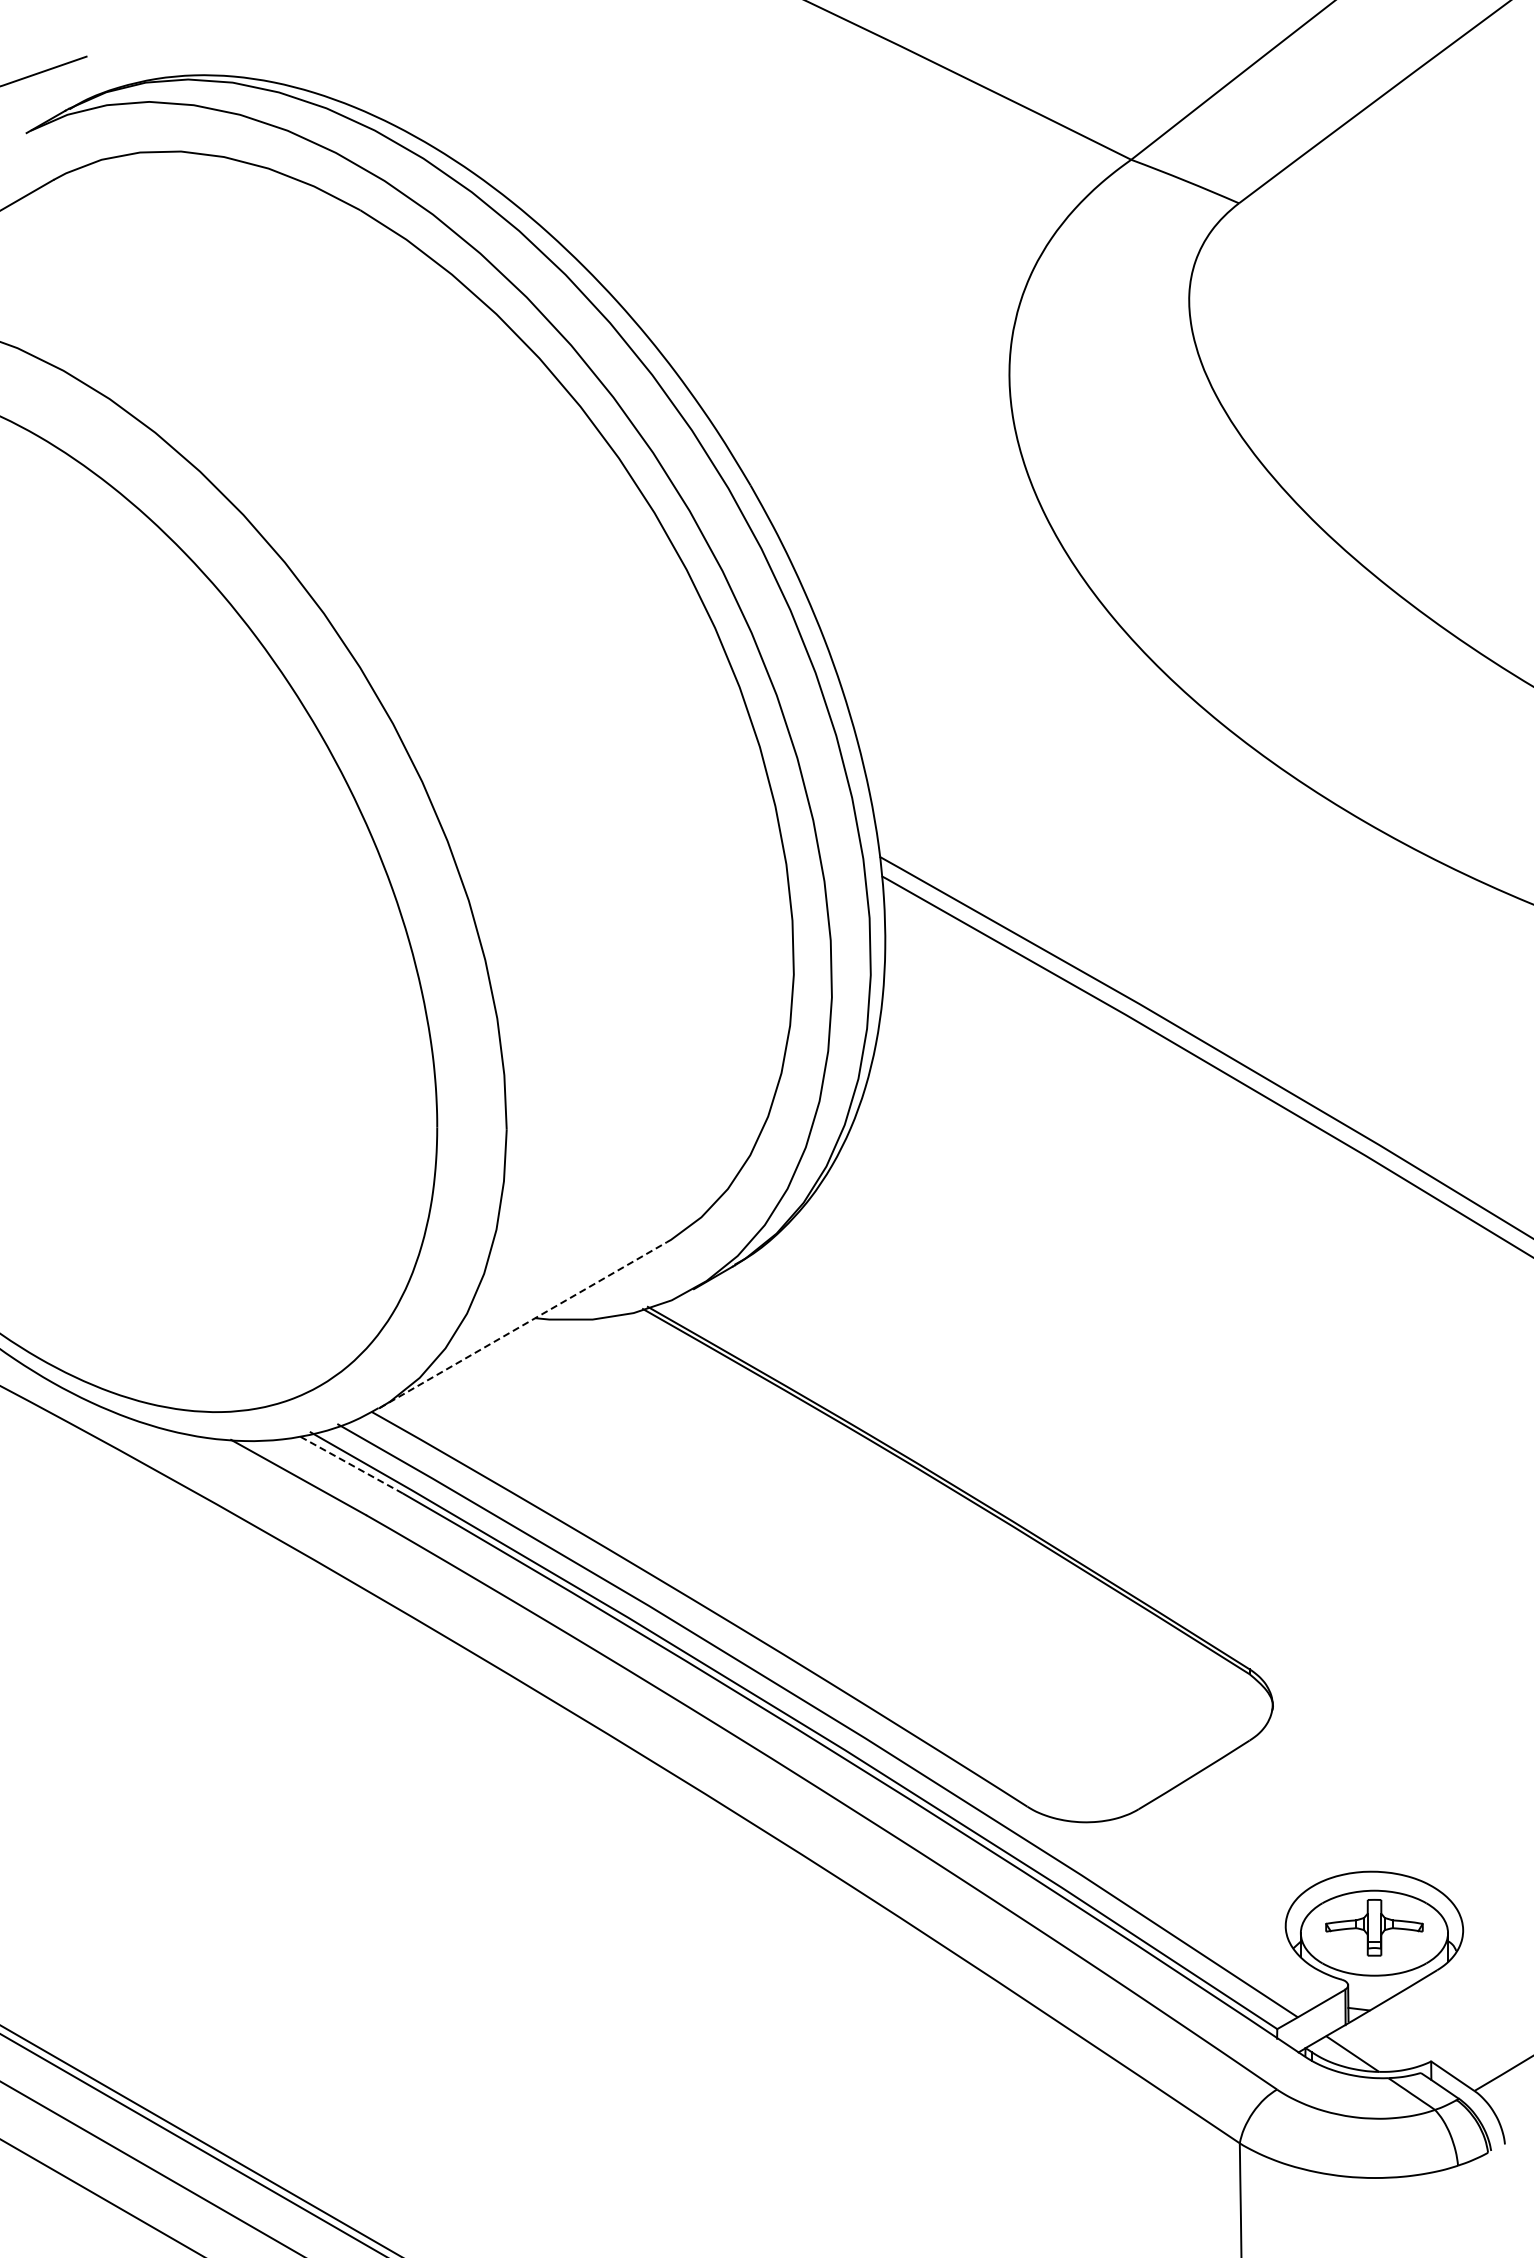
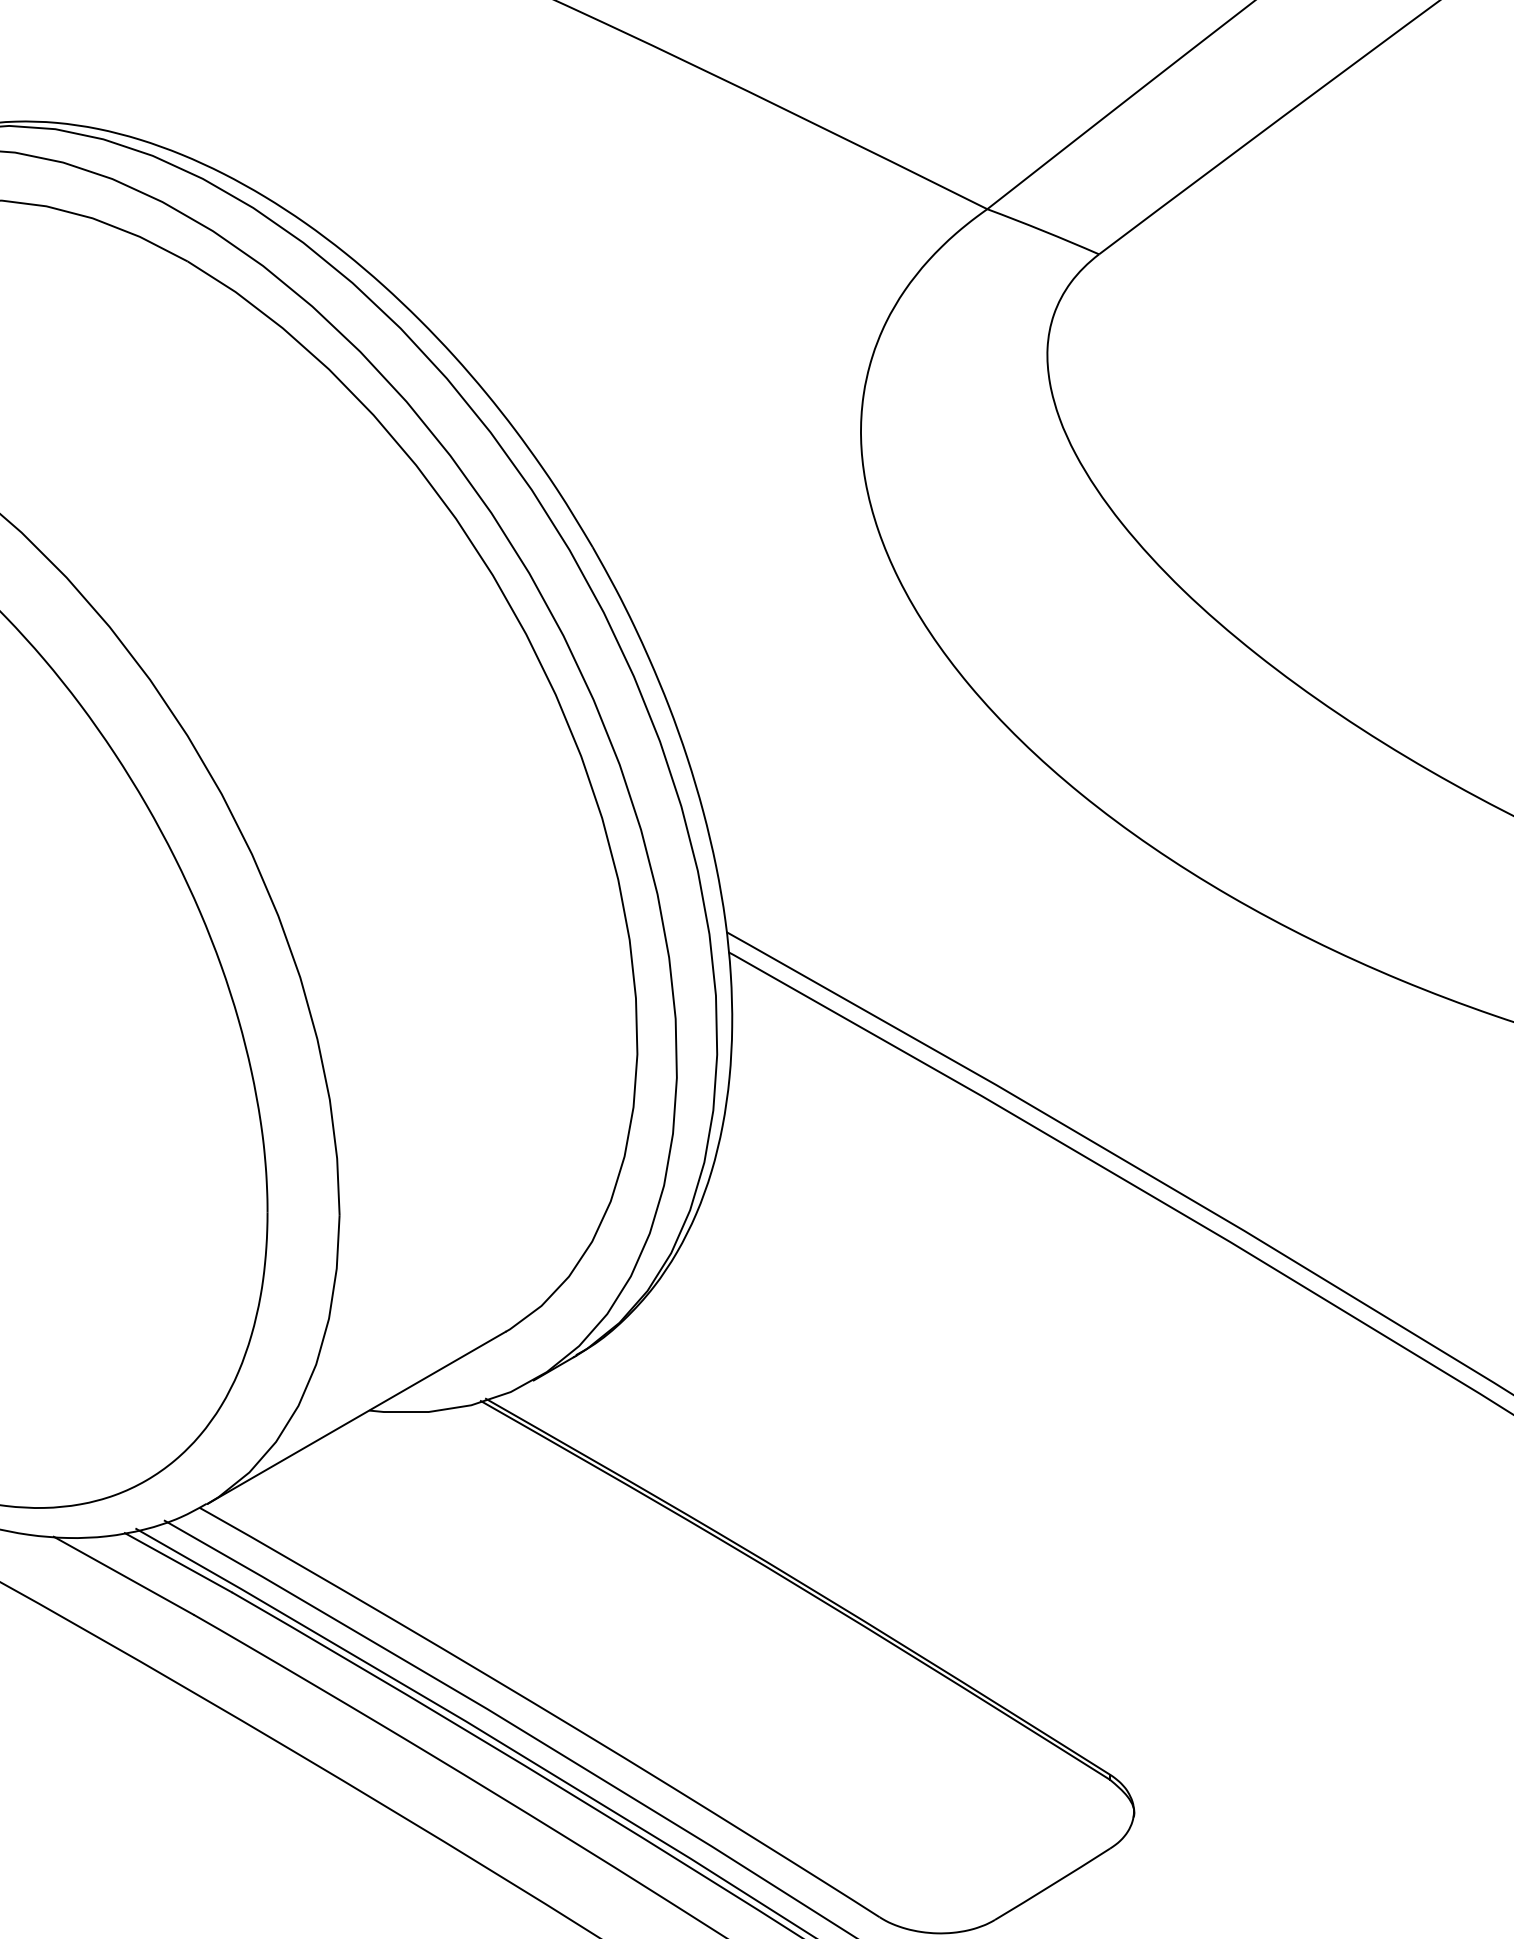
line: (523, 1325) -> (357, 1418), dashed -> solid
line: (351, 1464) -> (178, 1562), dashed -> solid

